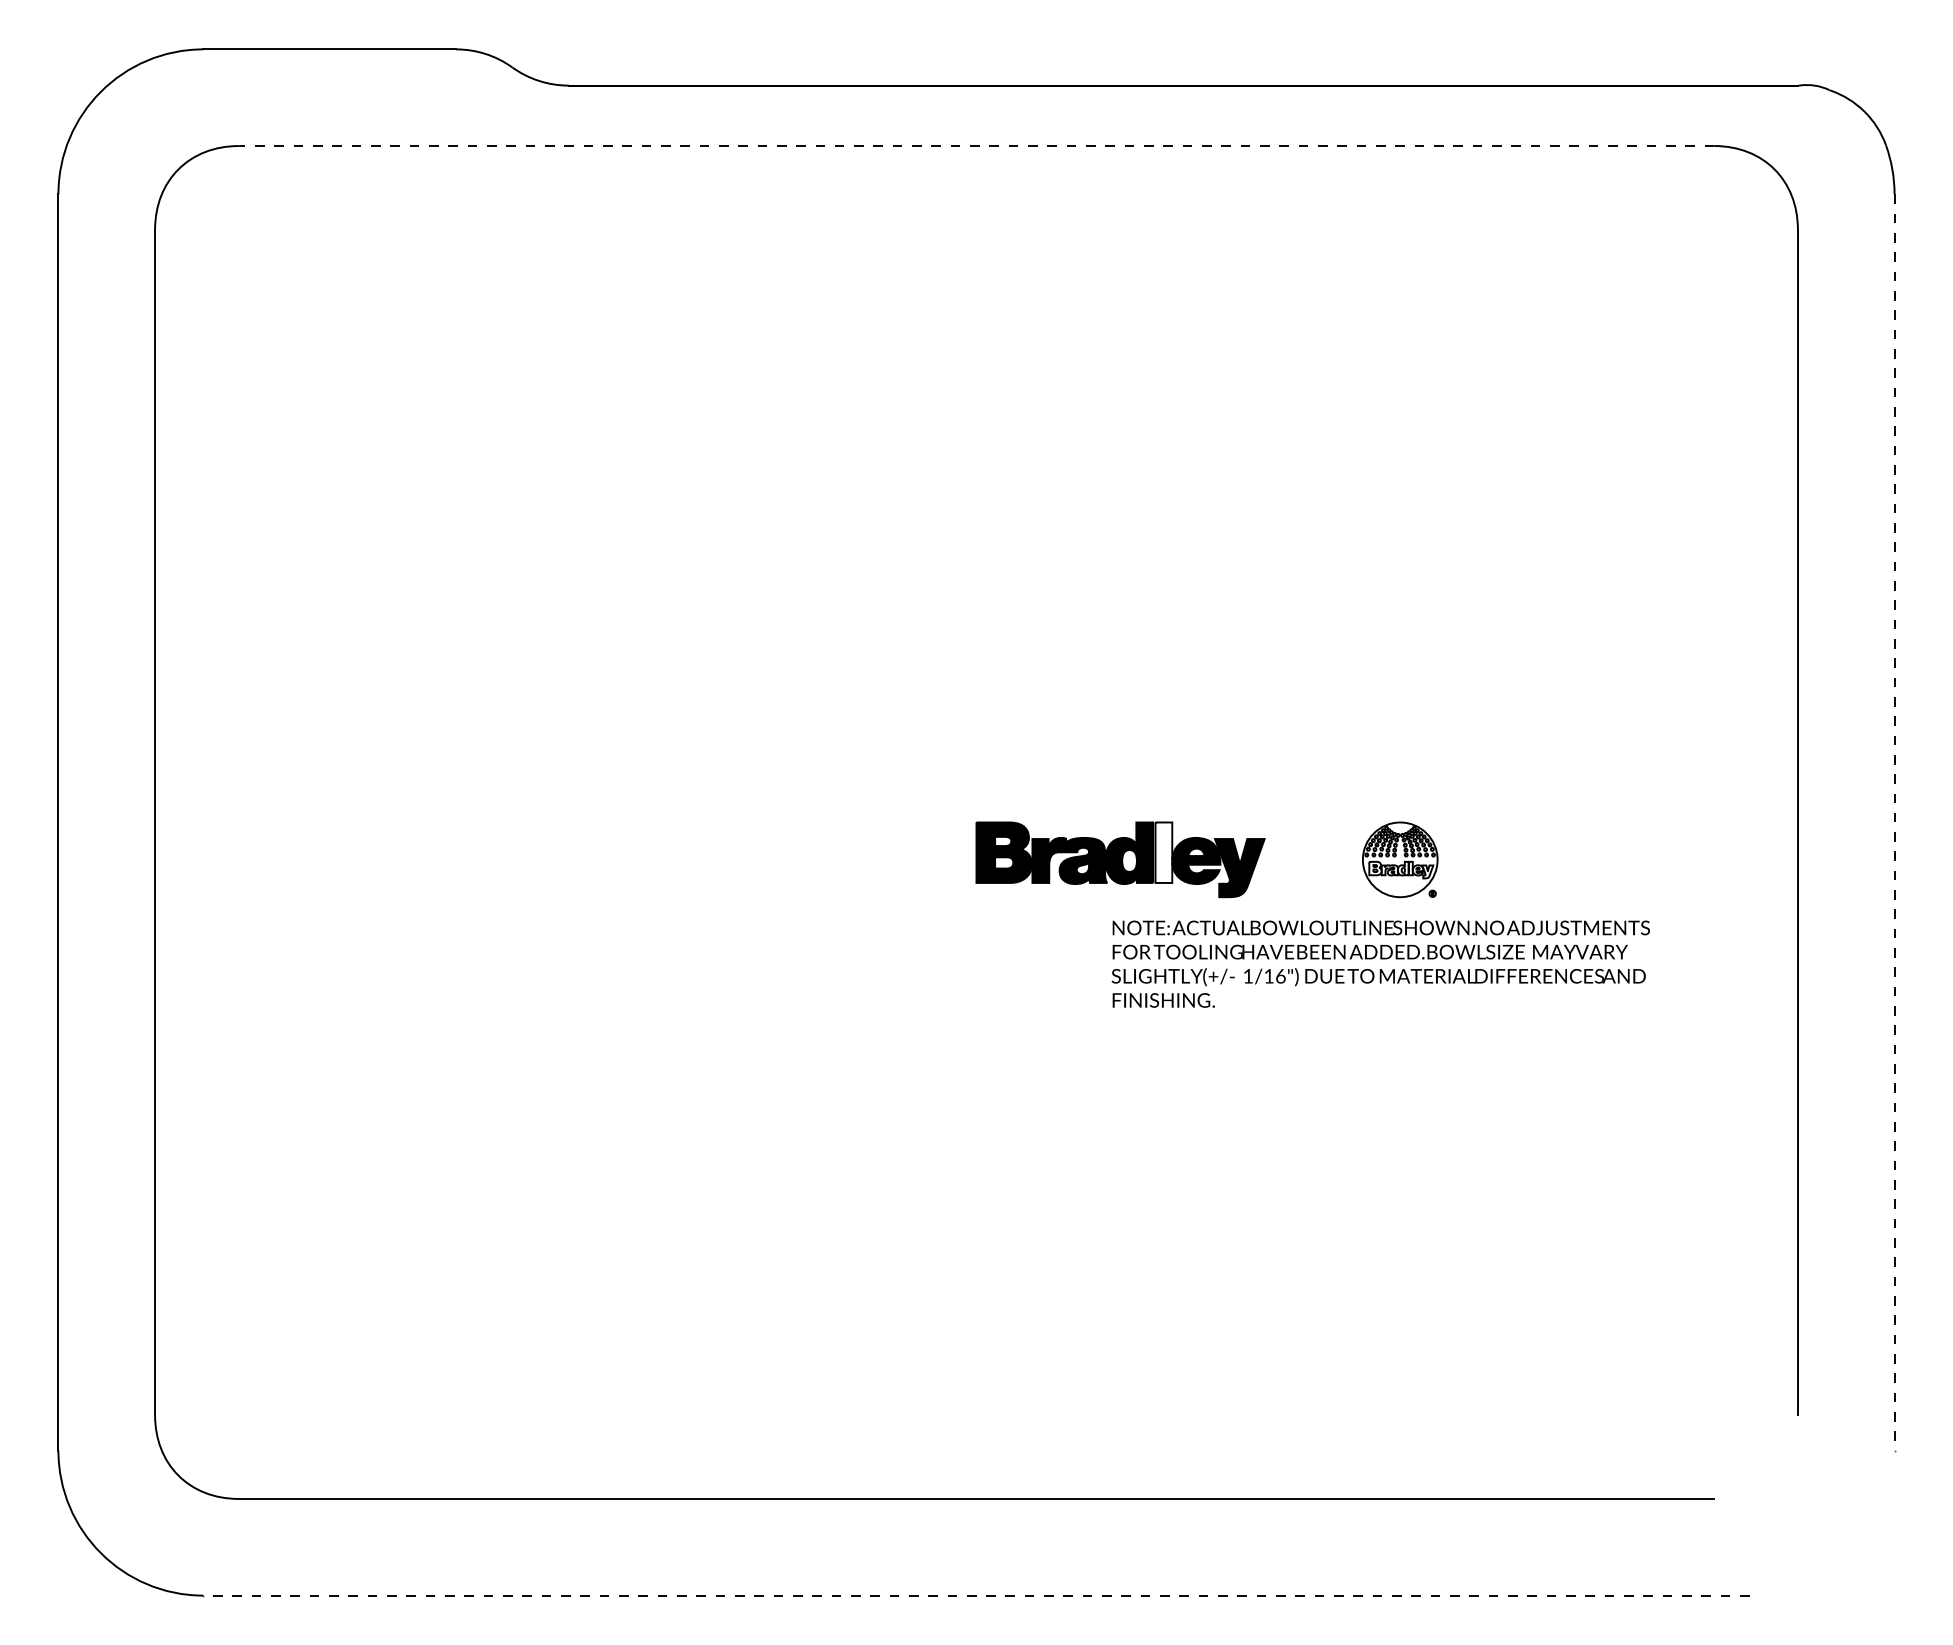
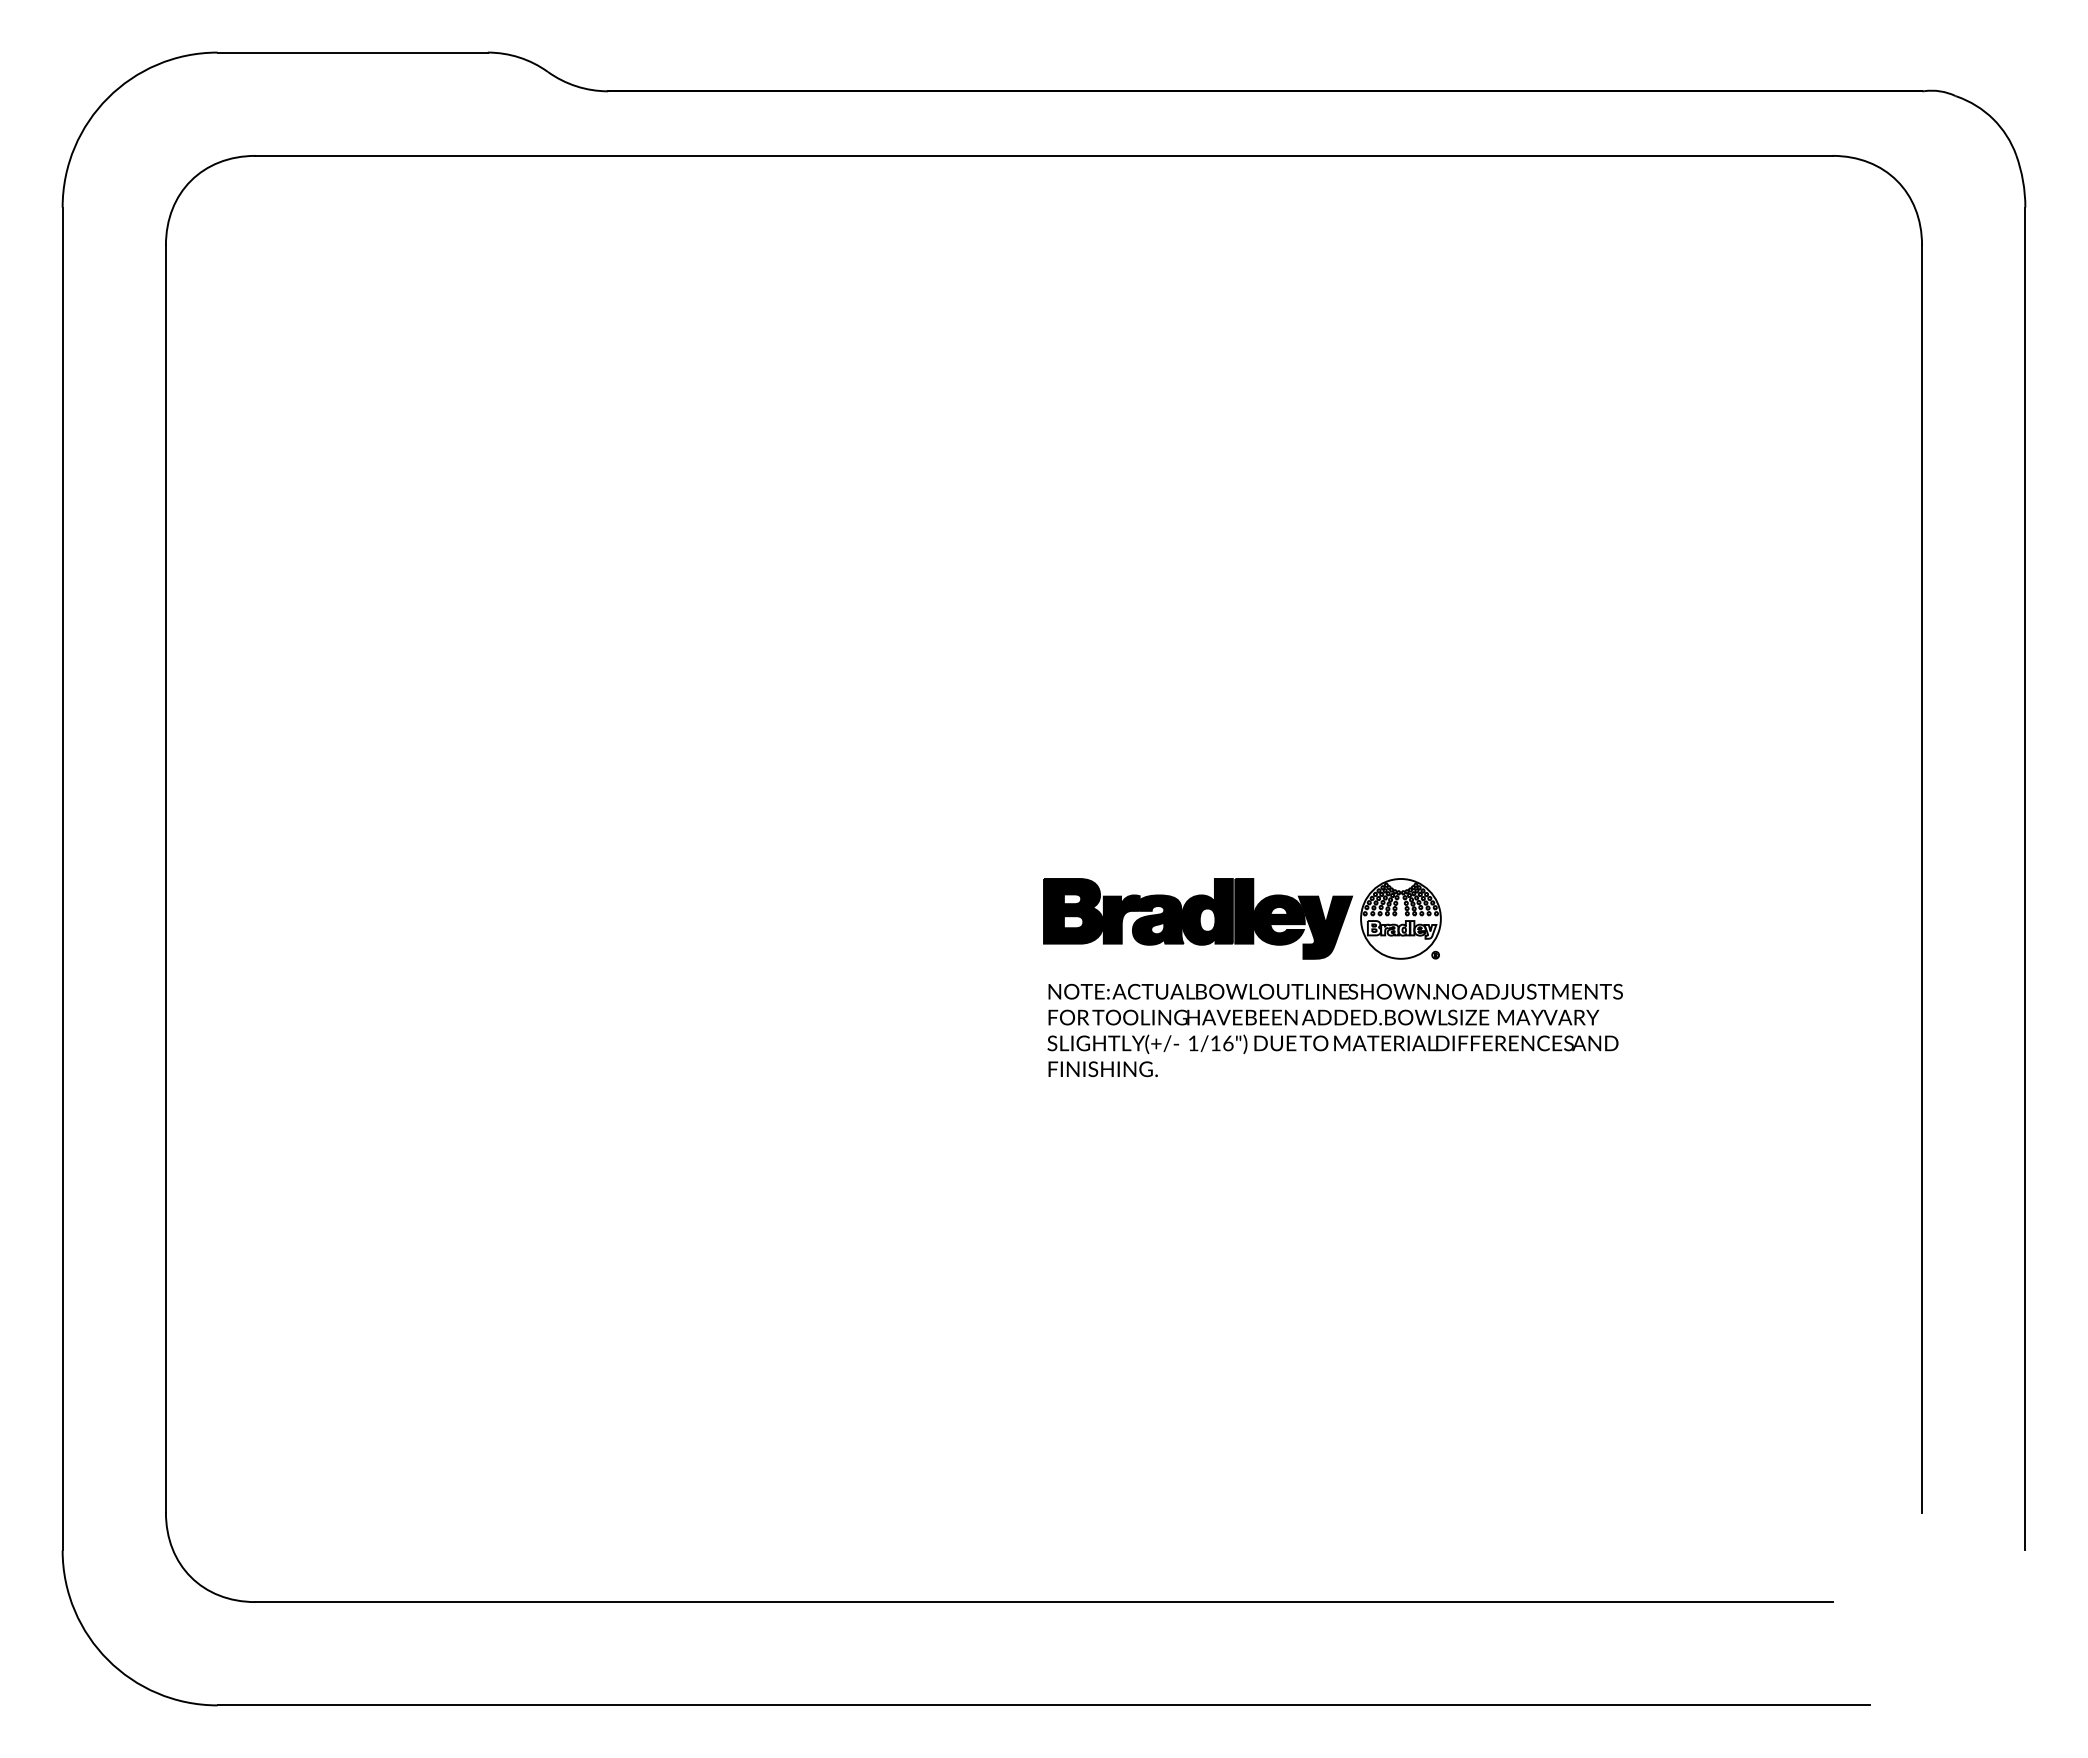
line: (976, 145) -> (1043, 155), dashed -> solid
line: (1894, 822) -> (2025, 879), dashed -> solid
fill: (1164, 851) -> (1244, 910), added
part: (1399, 859) -> (1400, 918), moved
text: (1380, 964) -> (1334, 1030), moved
line: (976, 1595) -> (1043, 1705), dashed -> solid

